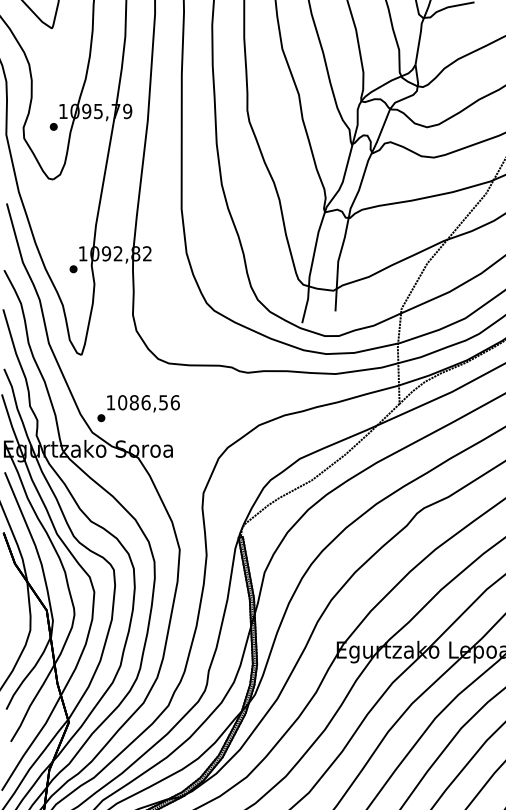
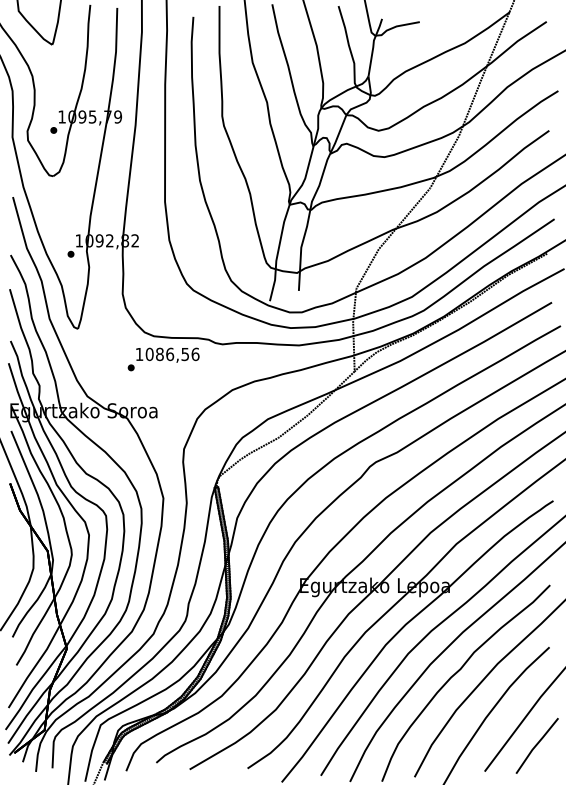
text: (138, 408) -> (163, 359), moved

